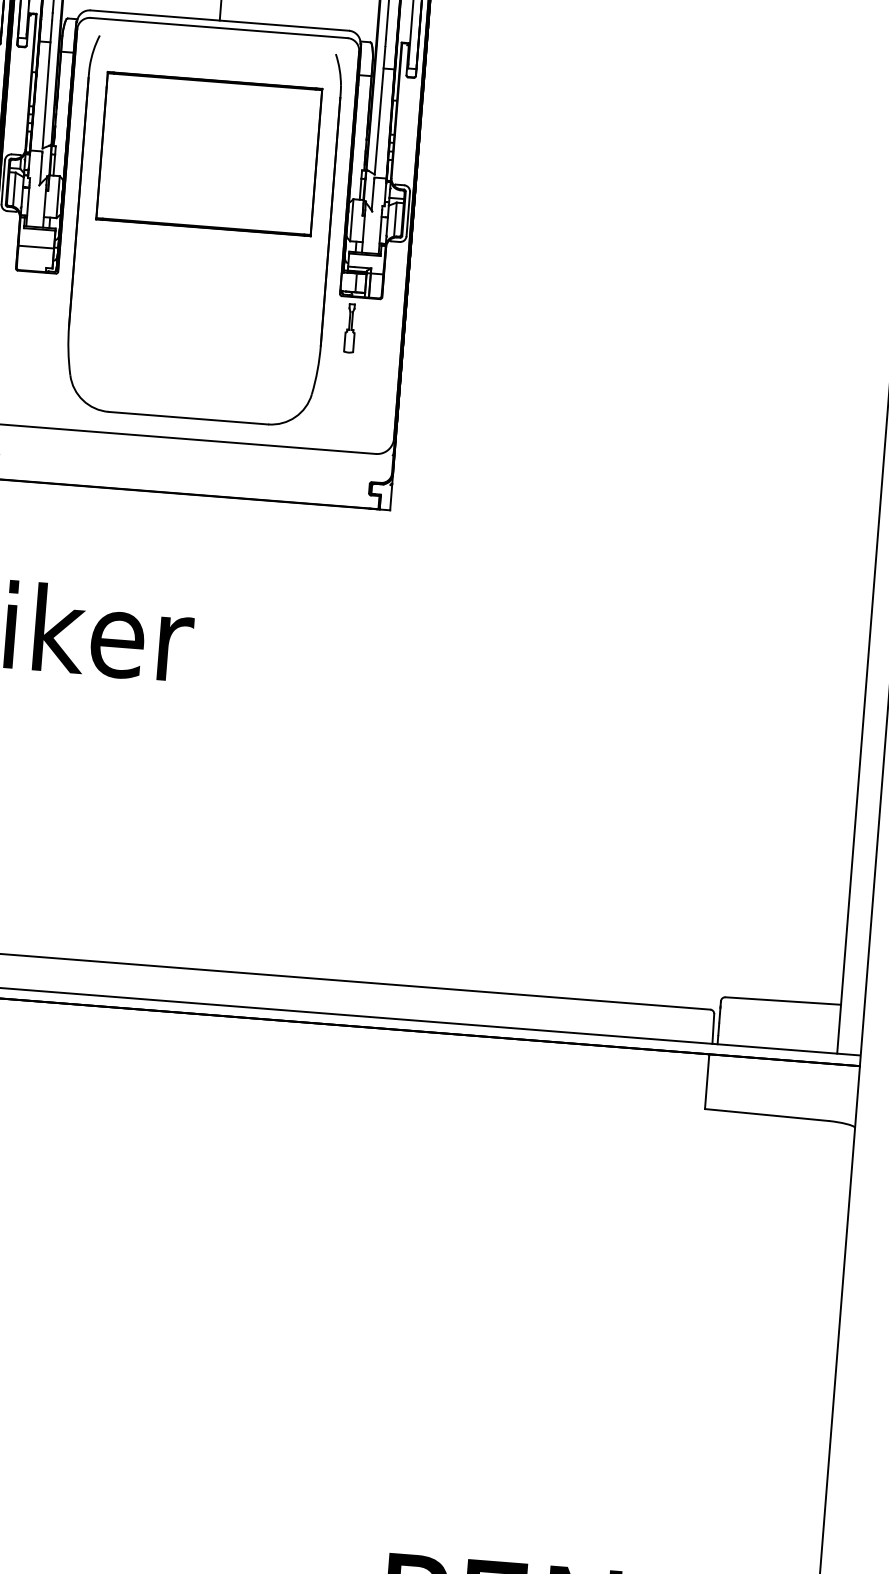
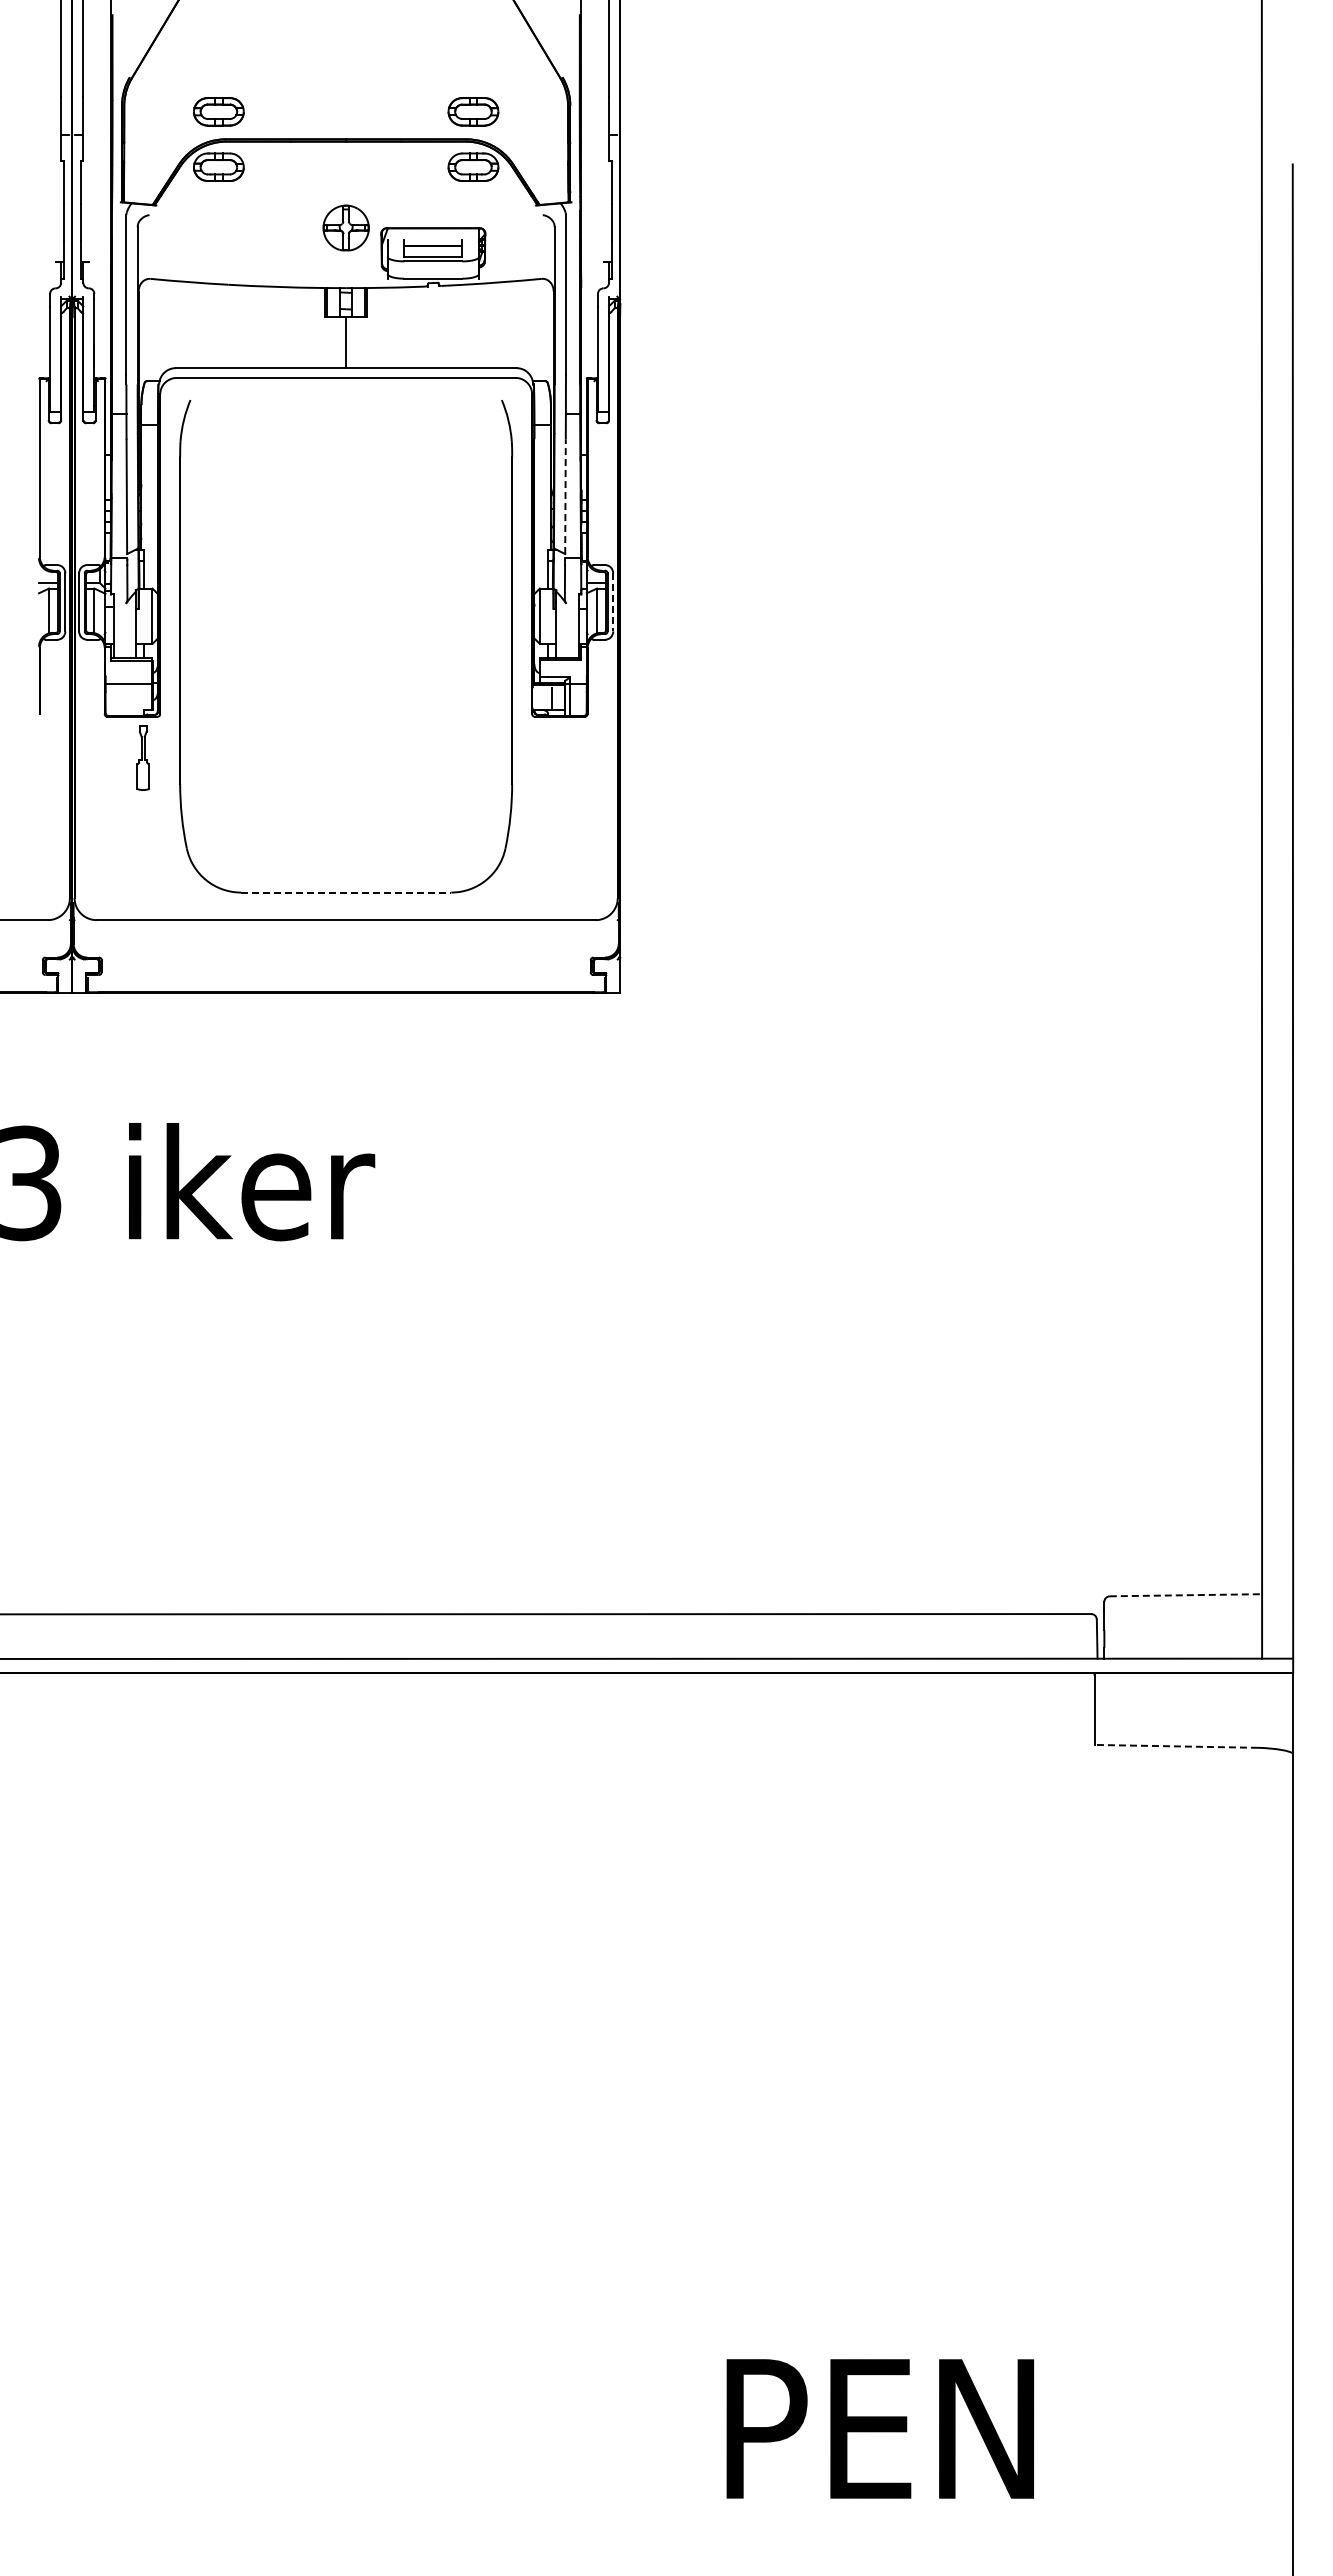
line: (378, 130) -> (565, 496), solid -> dashed
part: (208, 154) -> (345, 544), removed
line: (408, 214) -> (613, 602), solid -> dashed
part: (349, 327) -> (142, 757), moved
line: (188, 418) -> (346, 892), solid -> dashed
line: (783, 1001) -> (1186, 1595), solid -> dashed
line: (767, 1115) -> (1176, 1746), solid -> dashed

